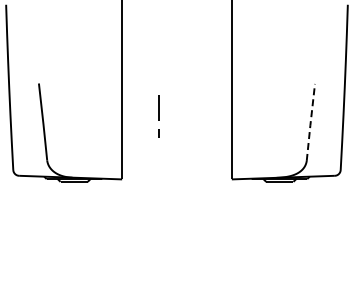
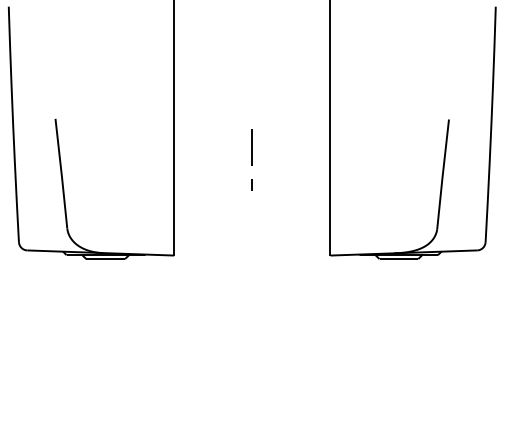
line: (158, 116) -> (251, 160), moved
line: (310, 122) -> (442, 174), dashed -> solid

